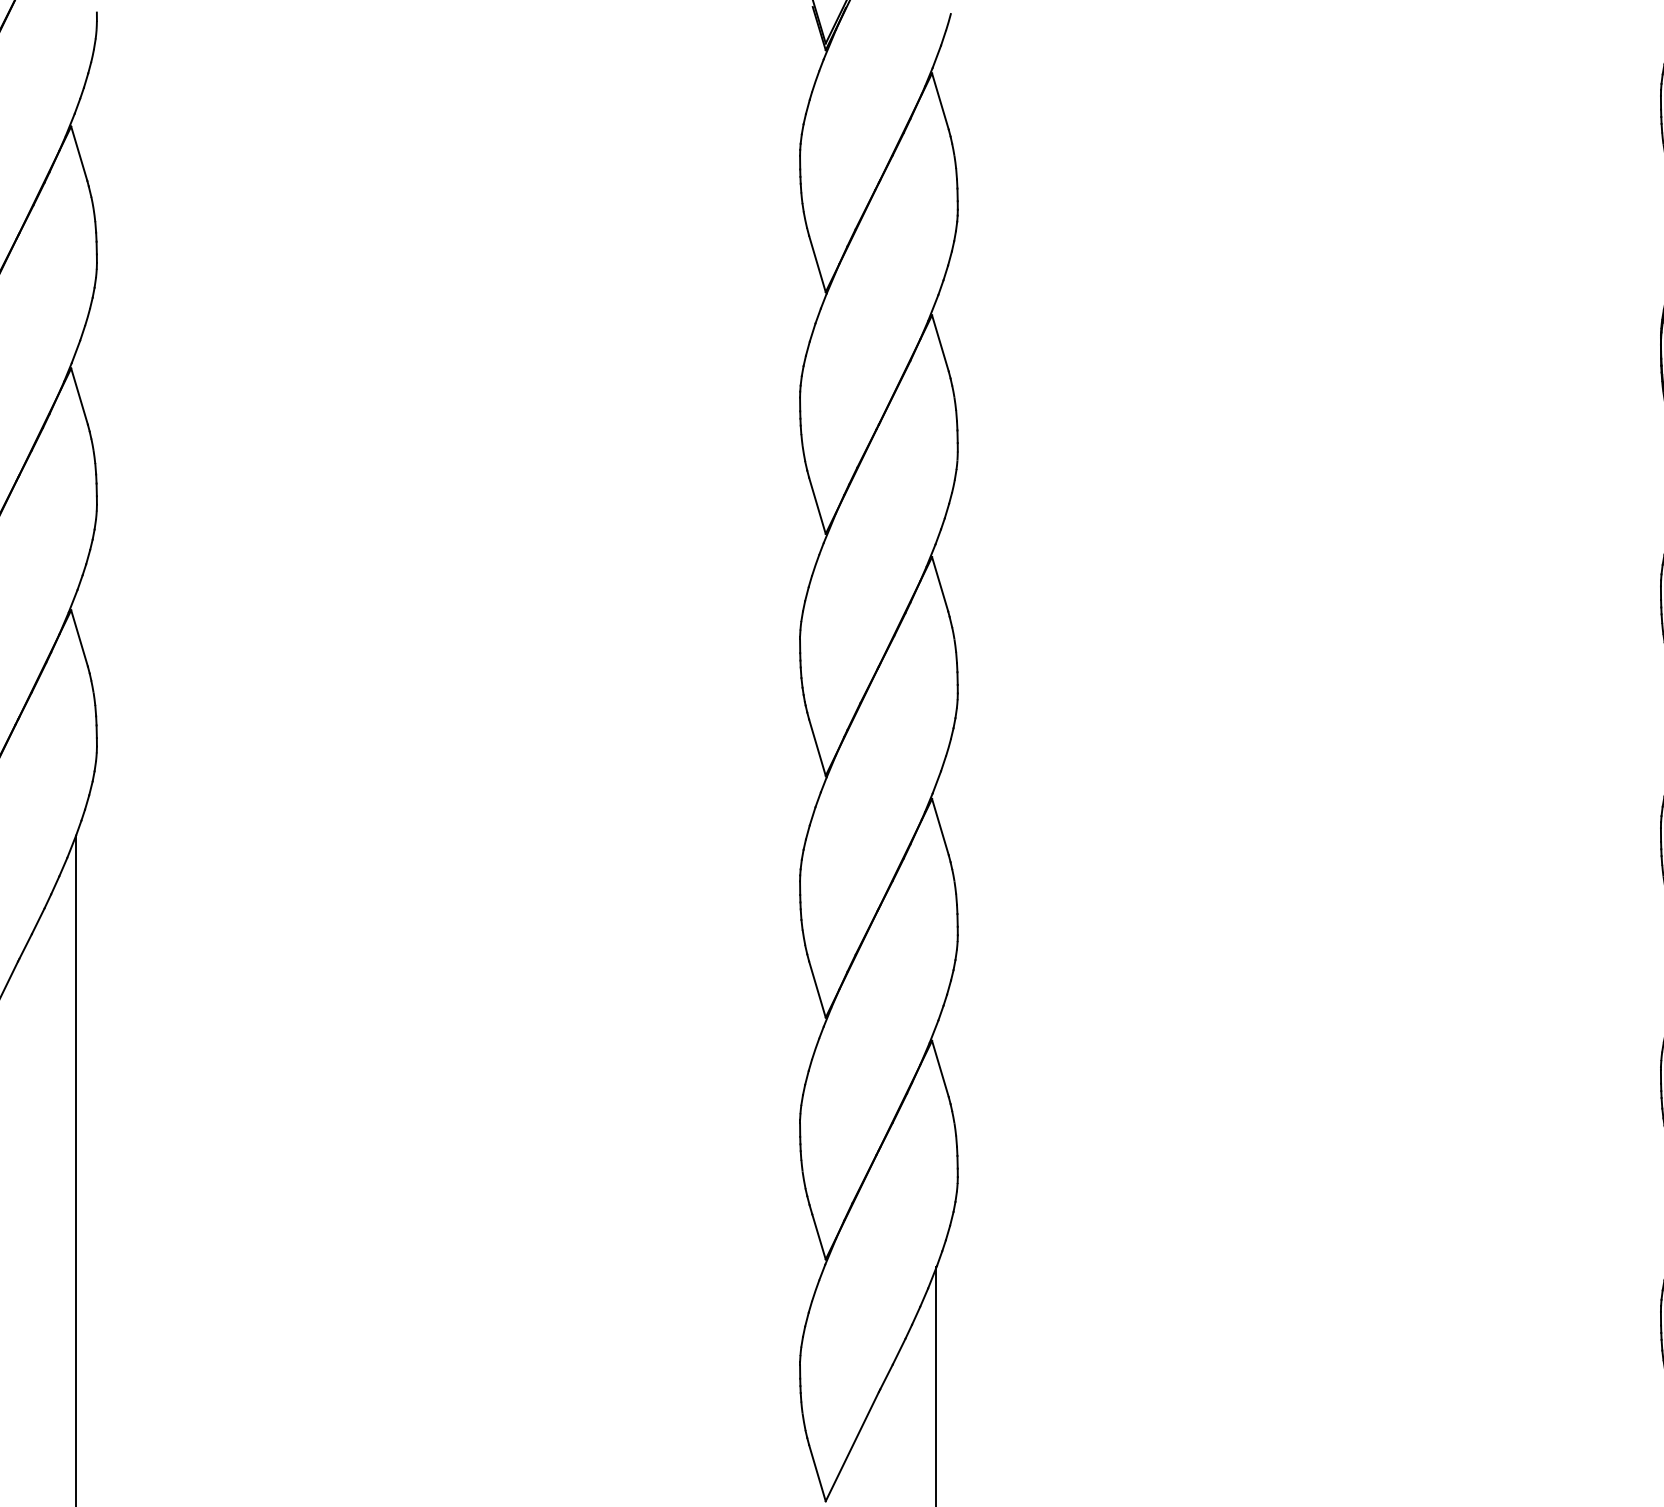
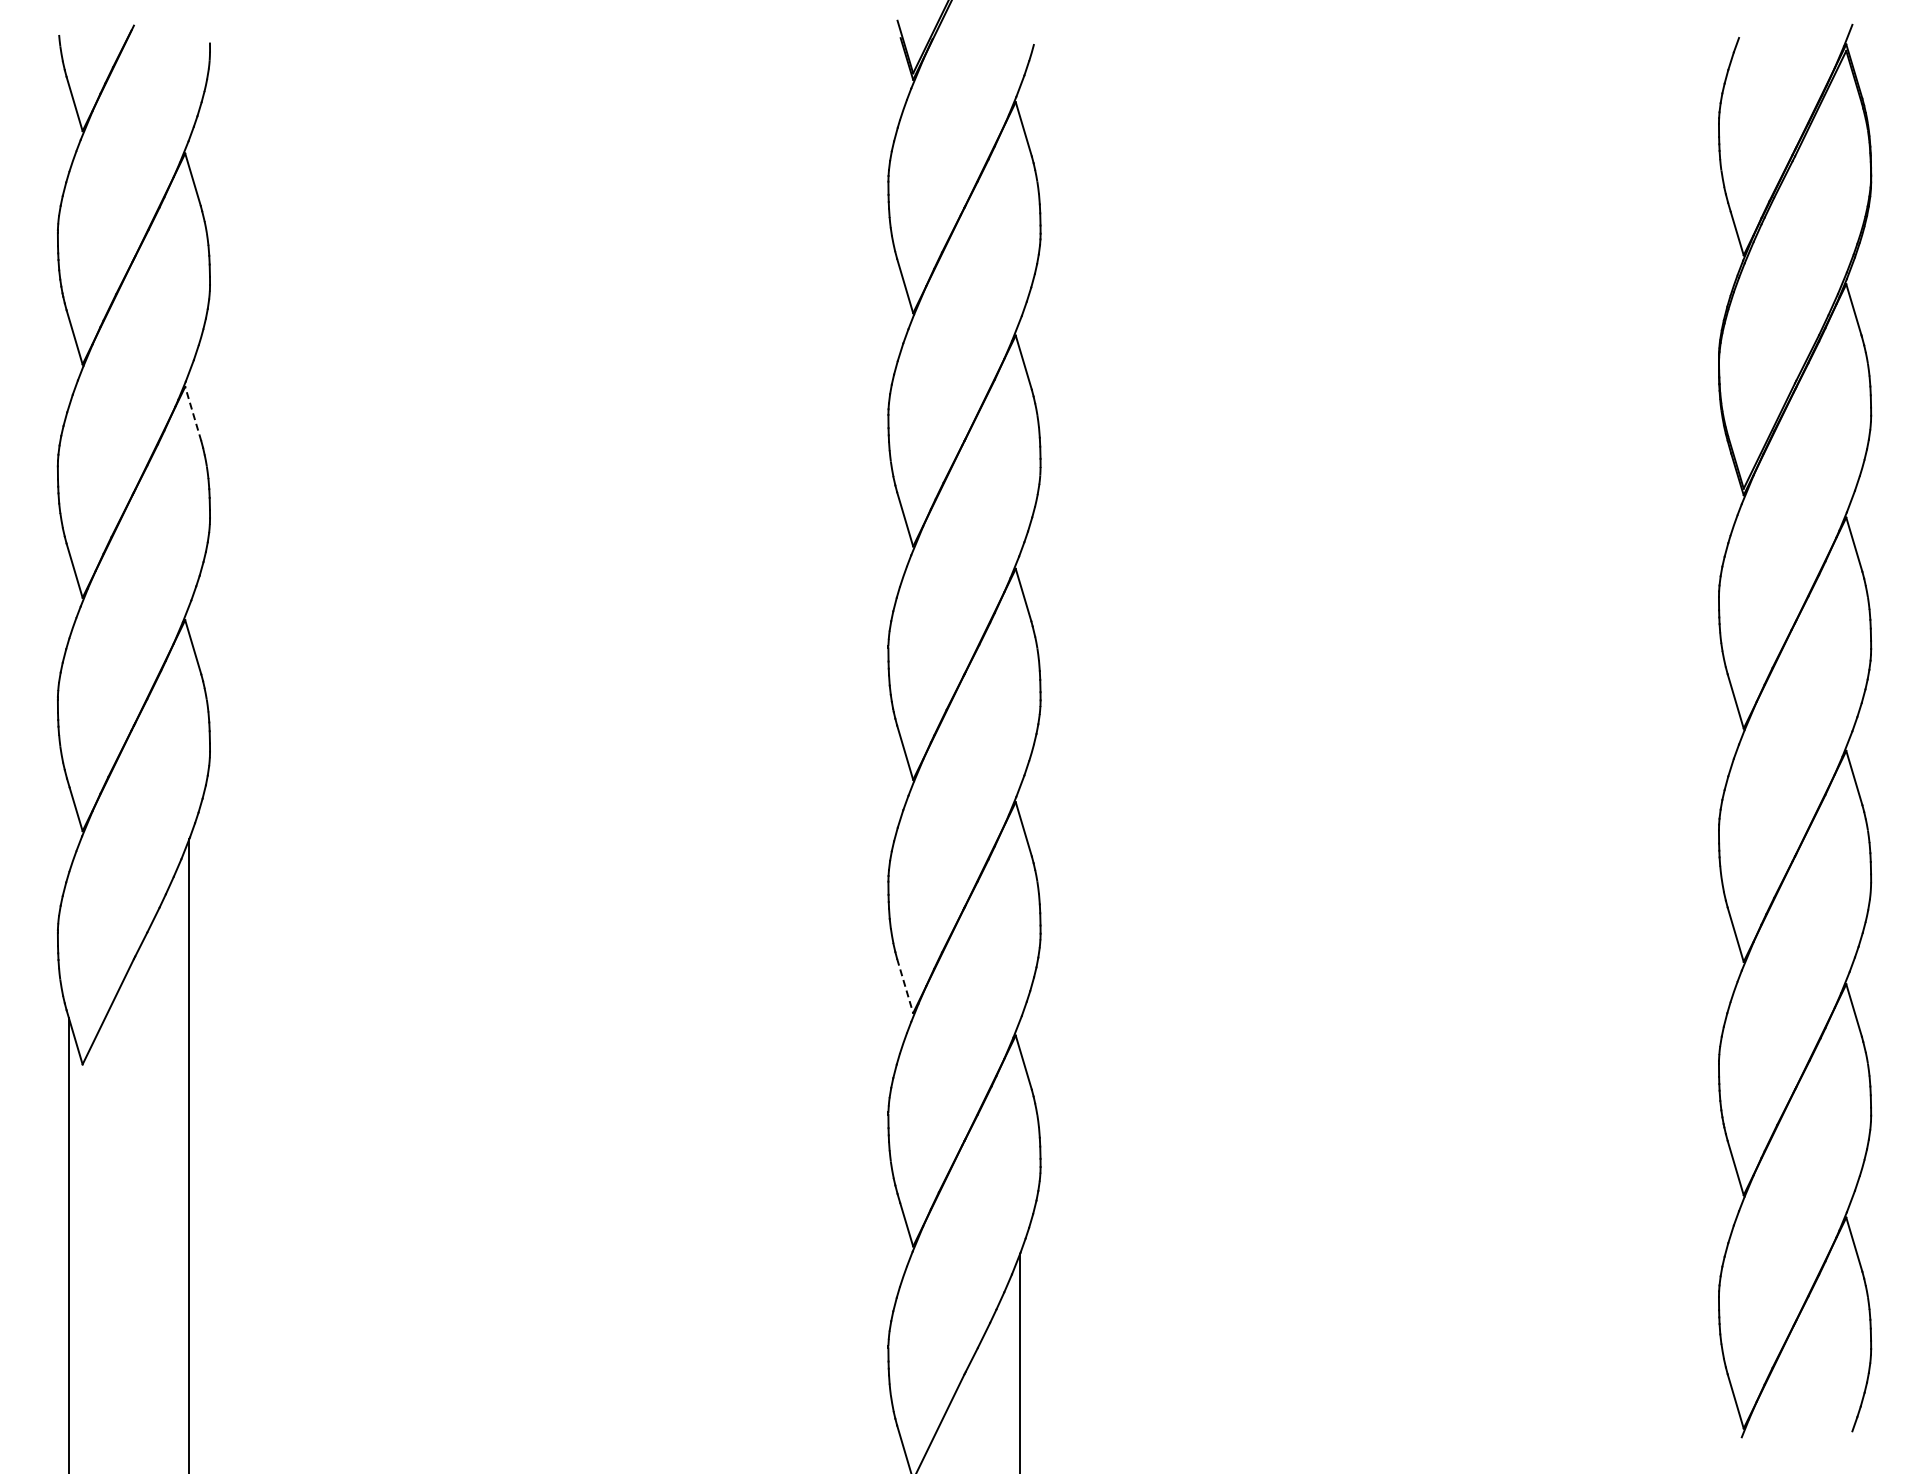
line: (79, 396) -> (193, 413), solid -> dashed
line: (817, 989) -> (905, 986), solid -> dashed

